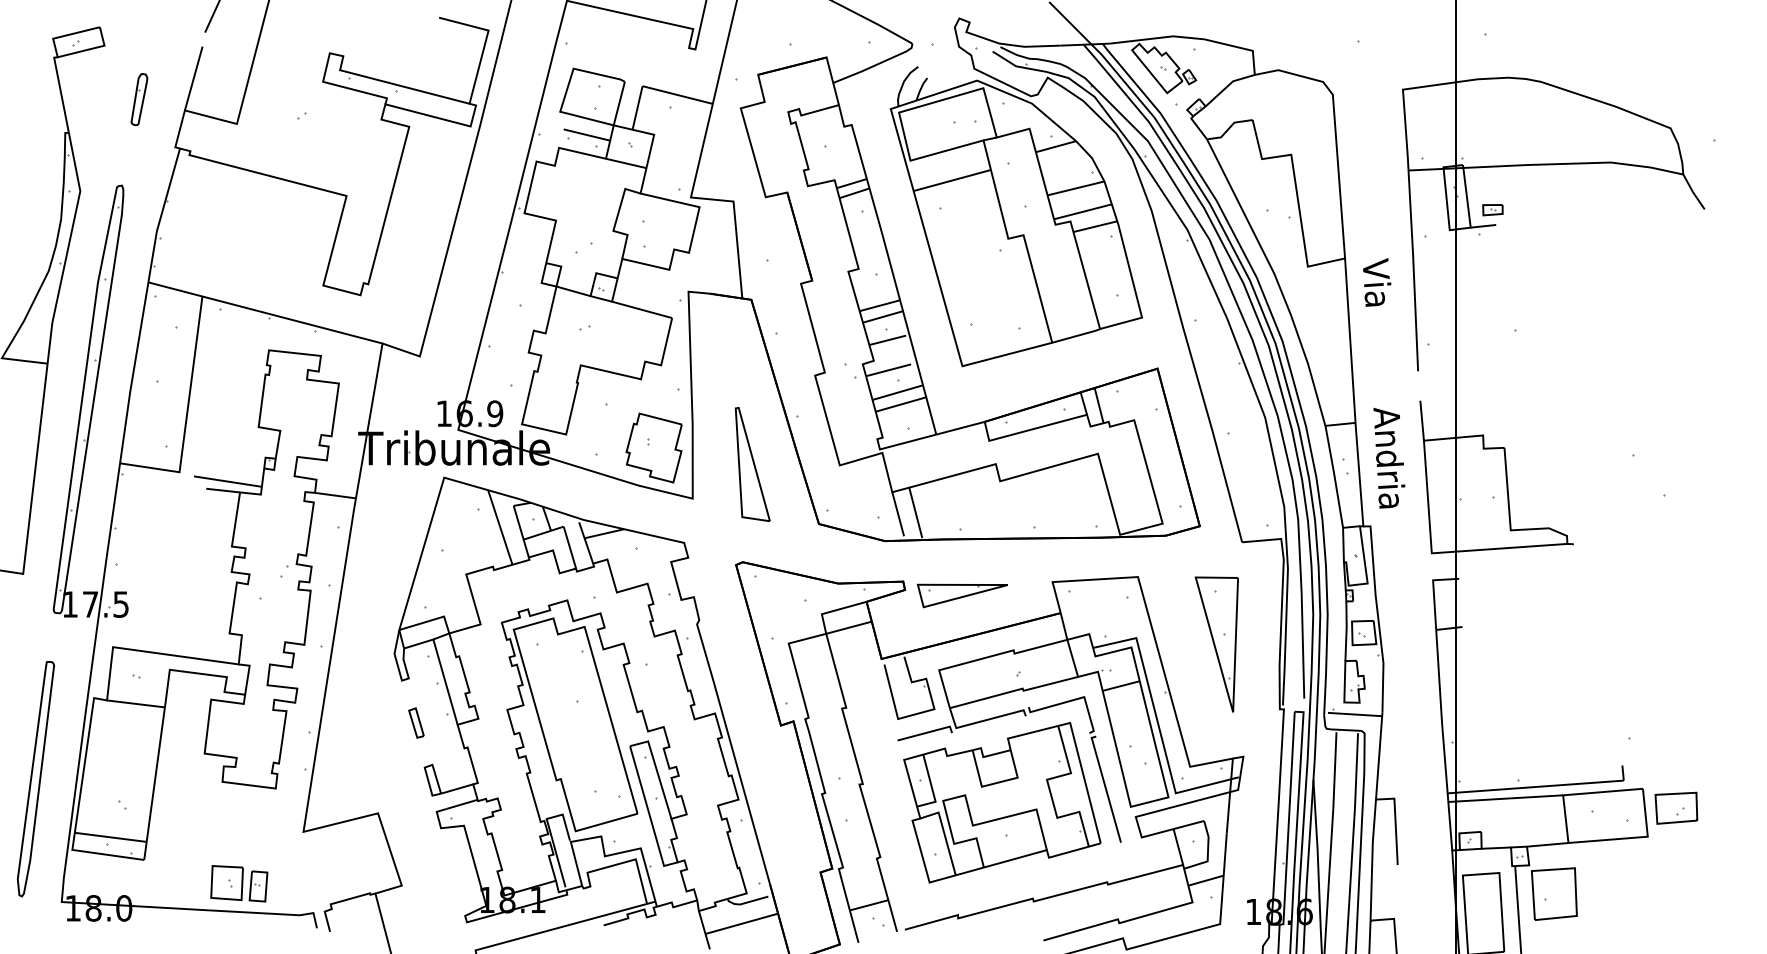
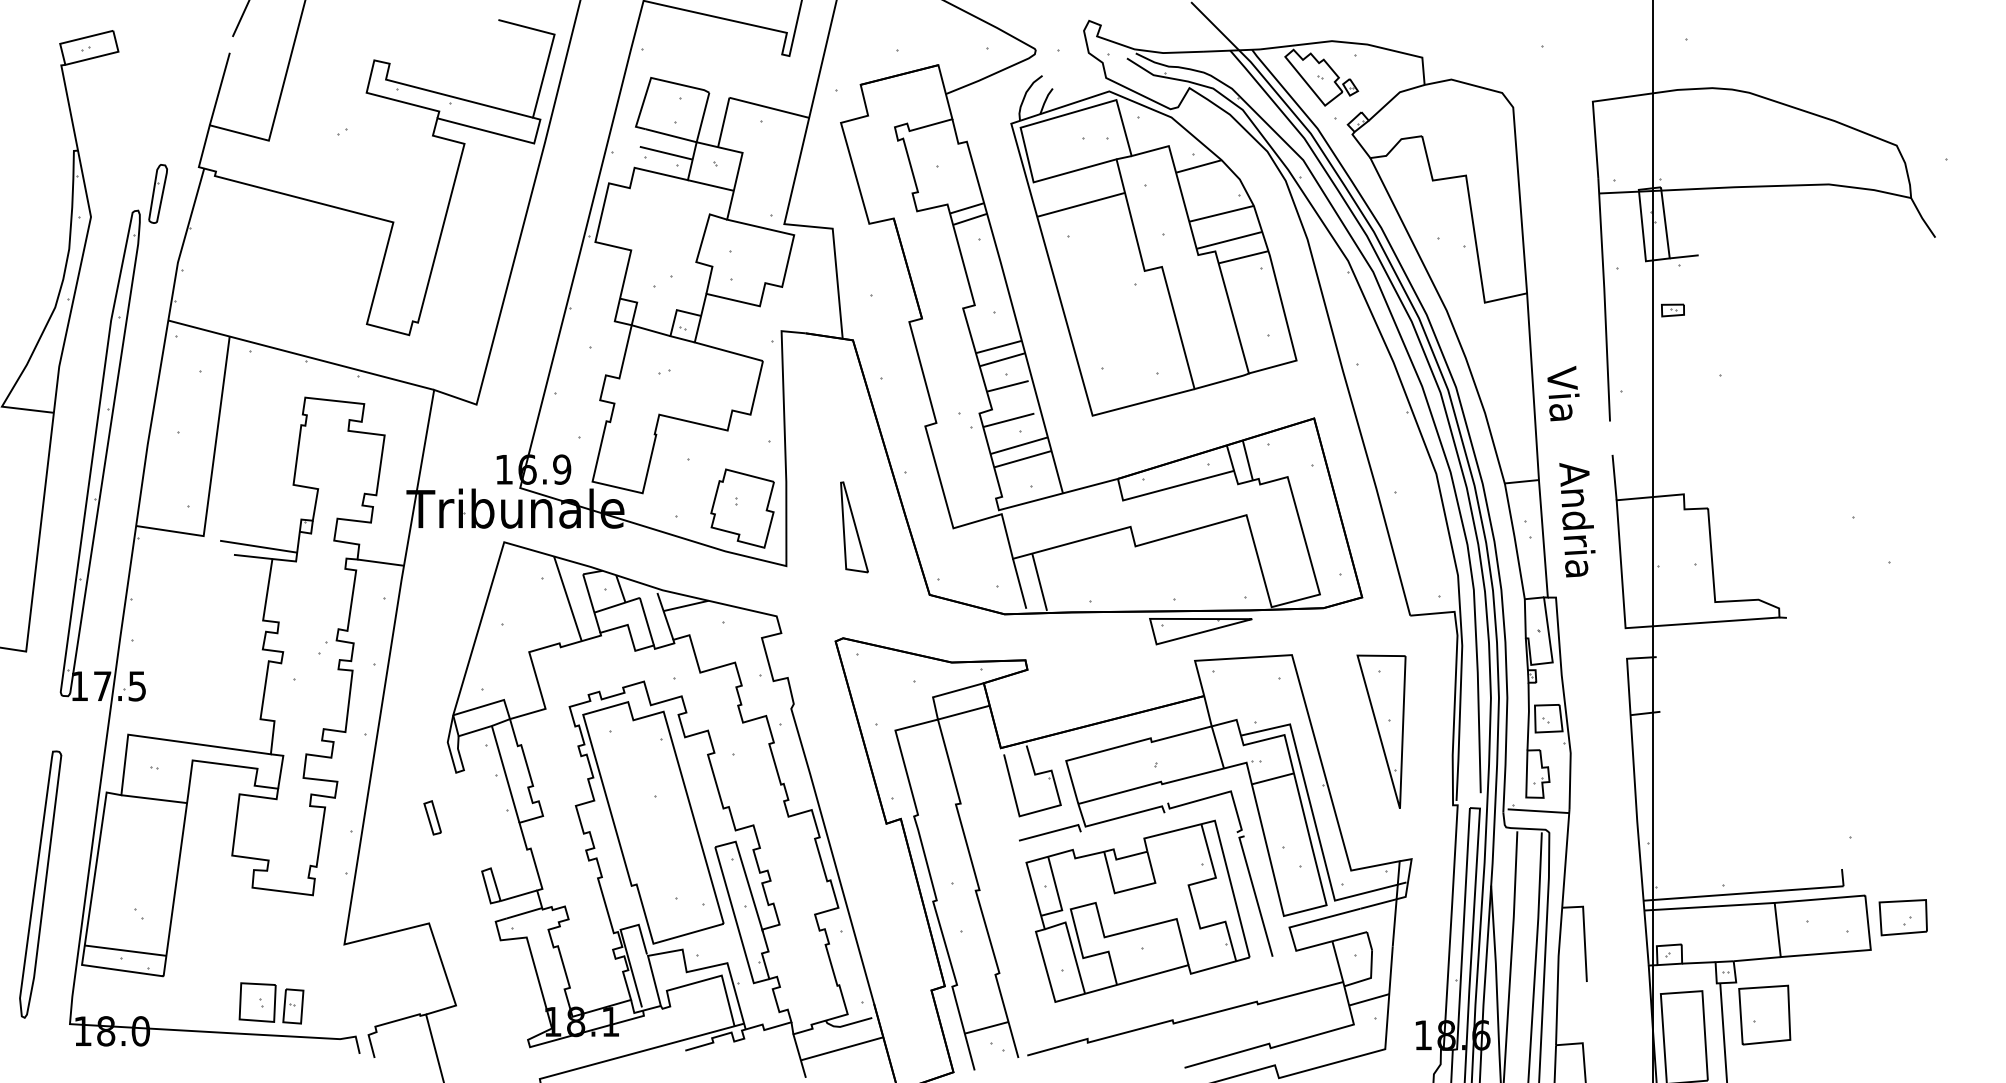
part: (138, 99) -> (157, 193), moved
part: (1492, 210) -> (1672, 310), moved
text: (1377, 282) -> (1563, 393), moved
part: (752, 464) -> (854, 527), size x0.7
part: (962, 595) -> (1200, 631), moved
part: (416, 722) -> (432, 817), moved

